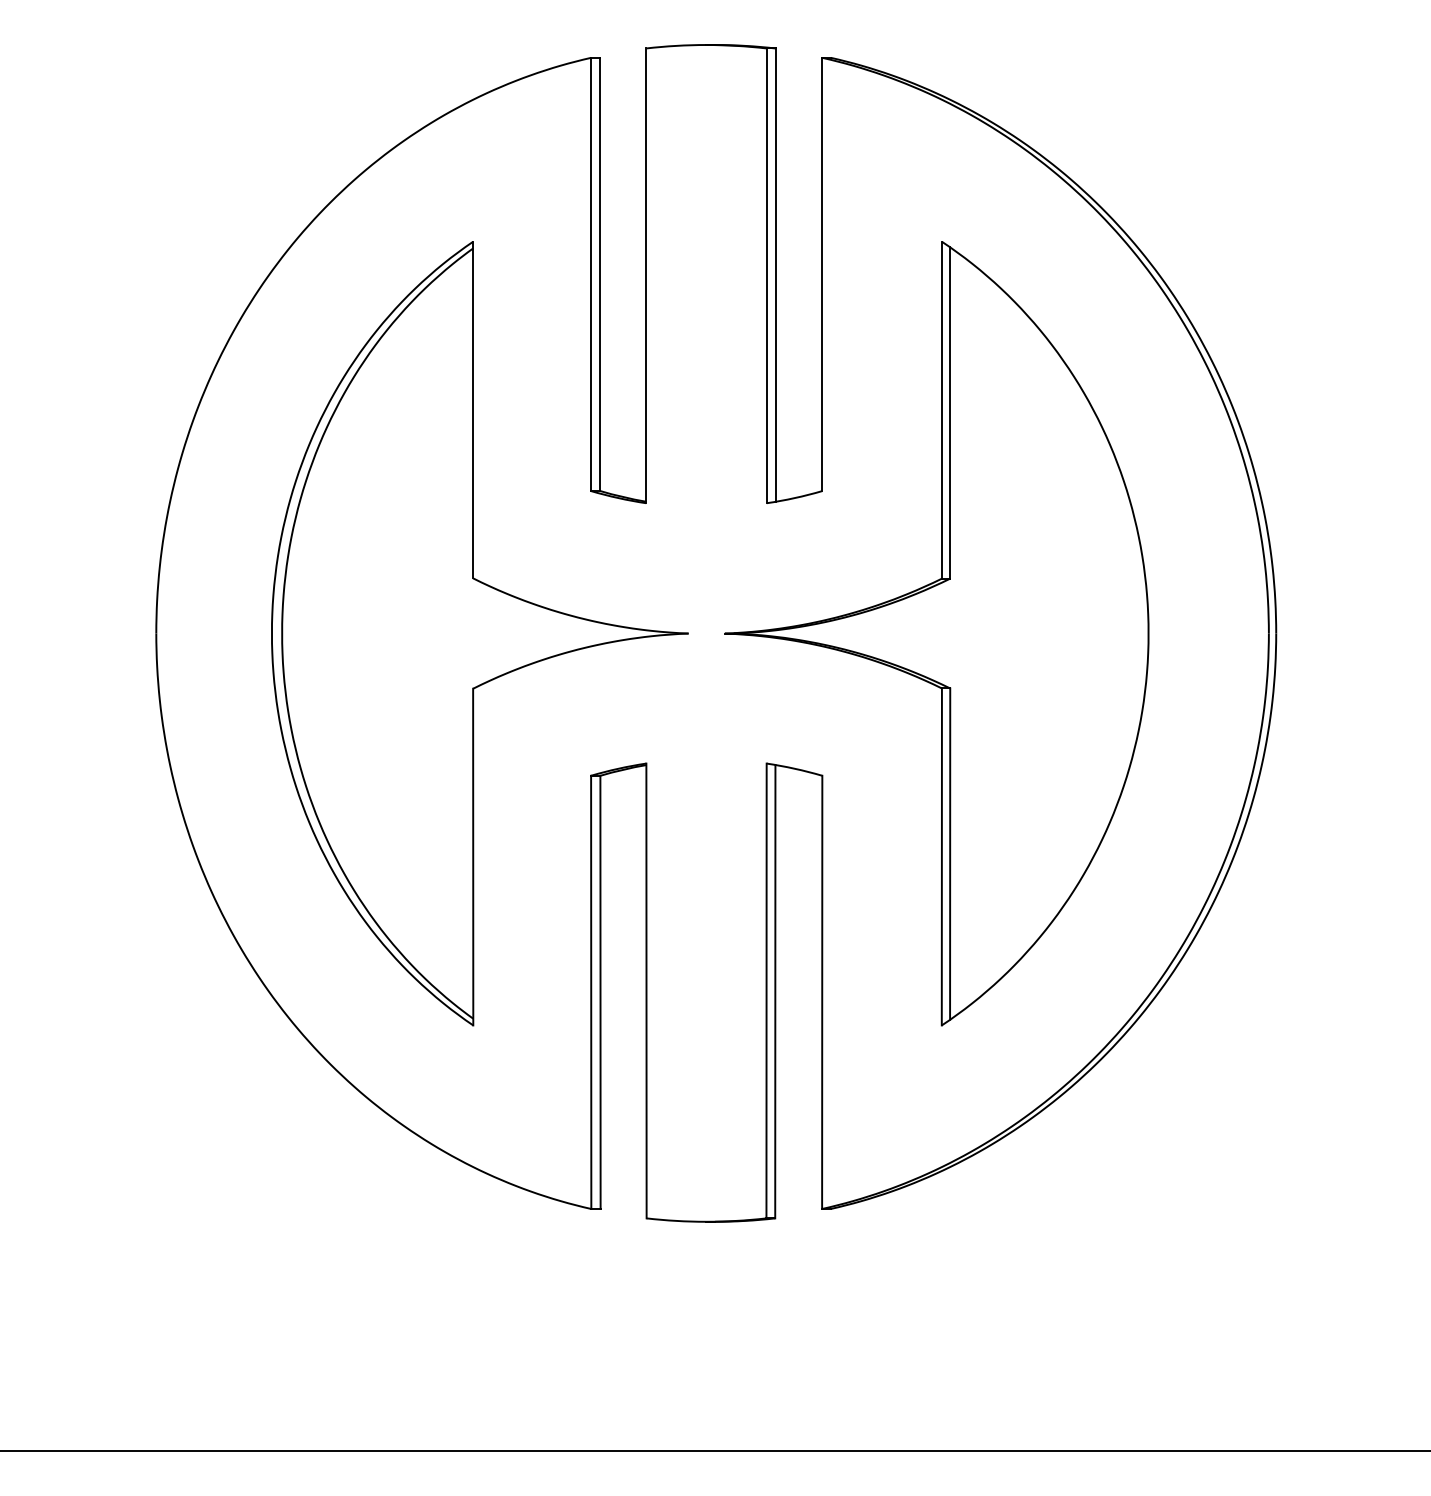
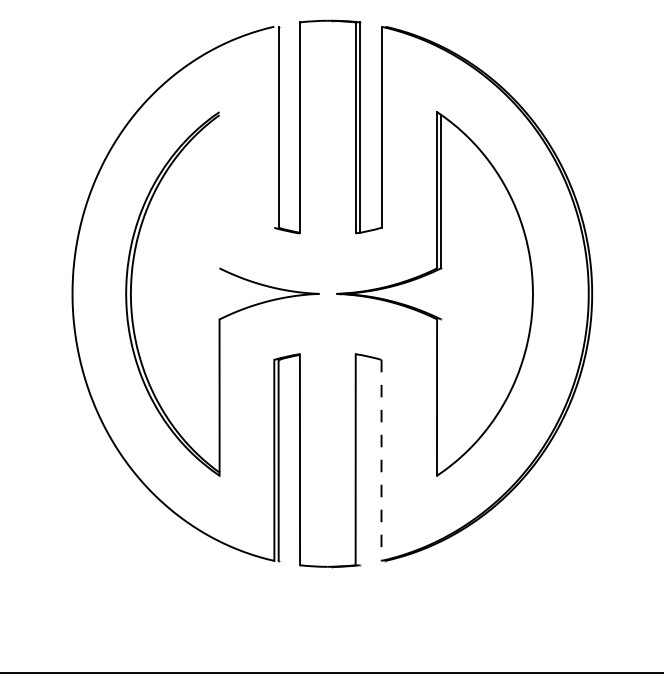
line: (591, 272) -> (274, 126), removed
line: (473, 410) -> (219, 190), removed
line: (949, 854) -> (440, 396), removed
line: (774, 990) -> (359, 459), removed
line: (822, 992) -> (381, 460), solid -> dashed

